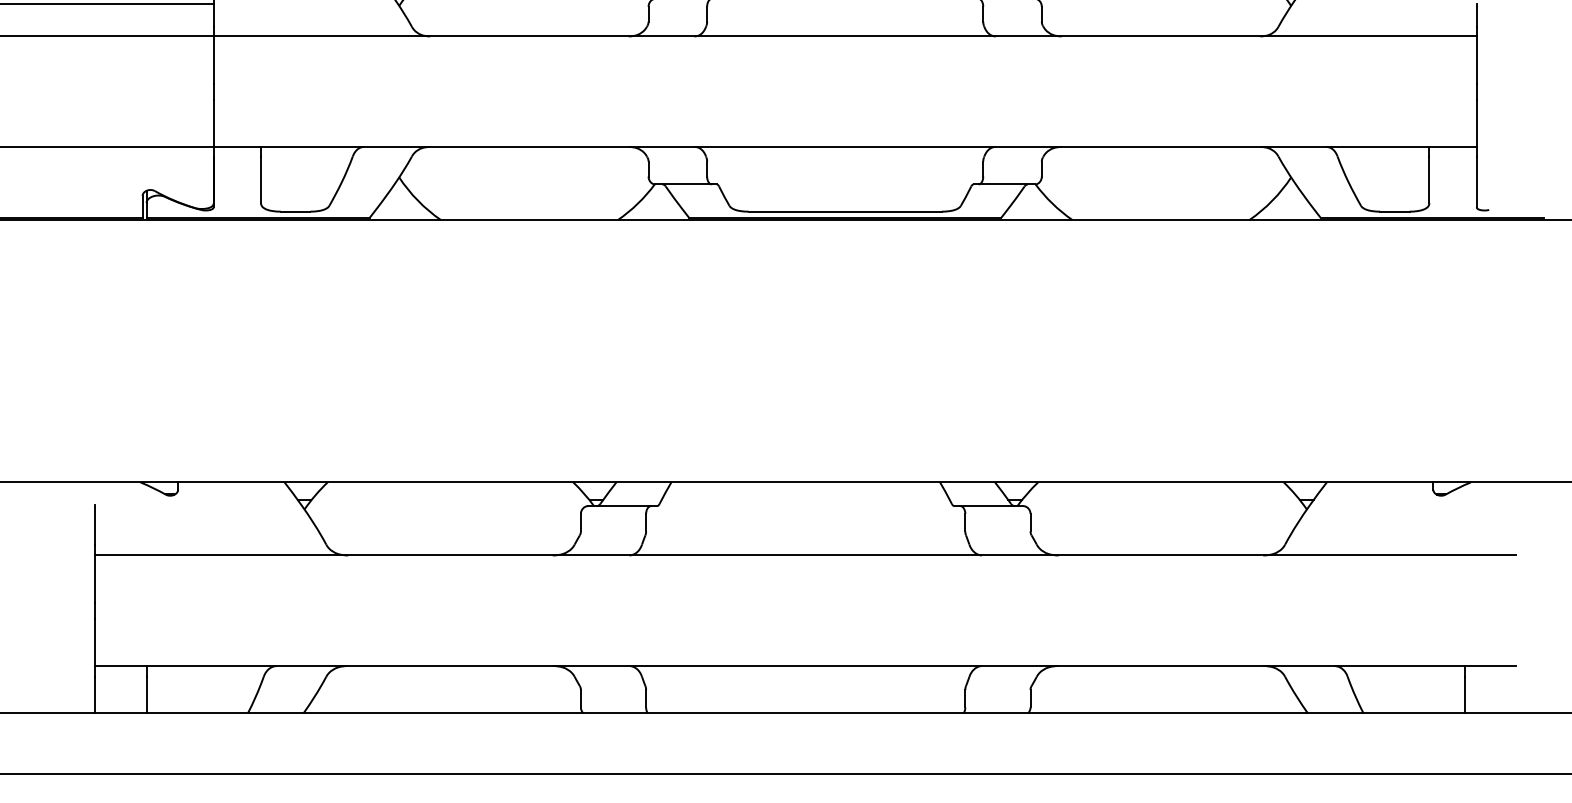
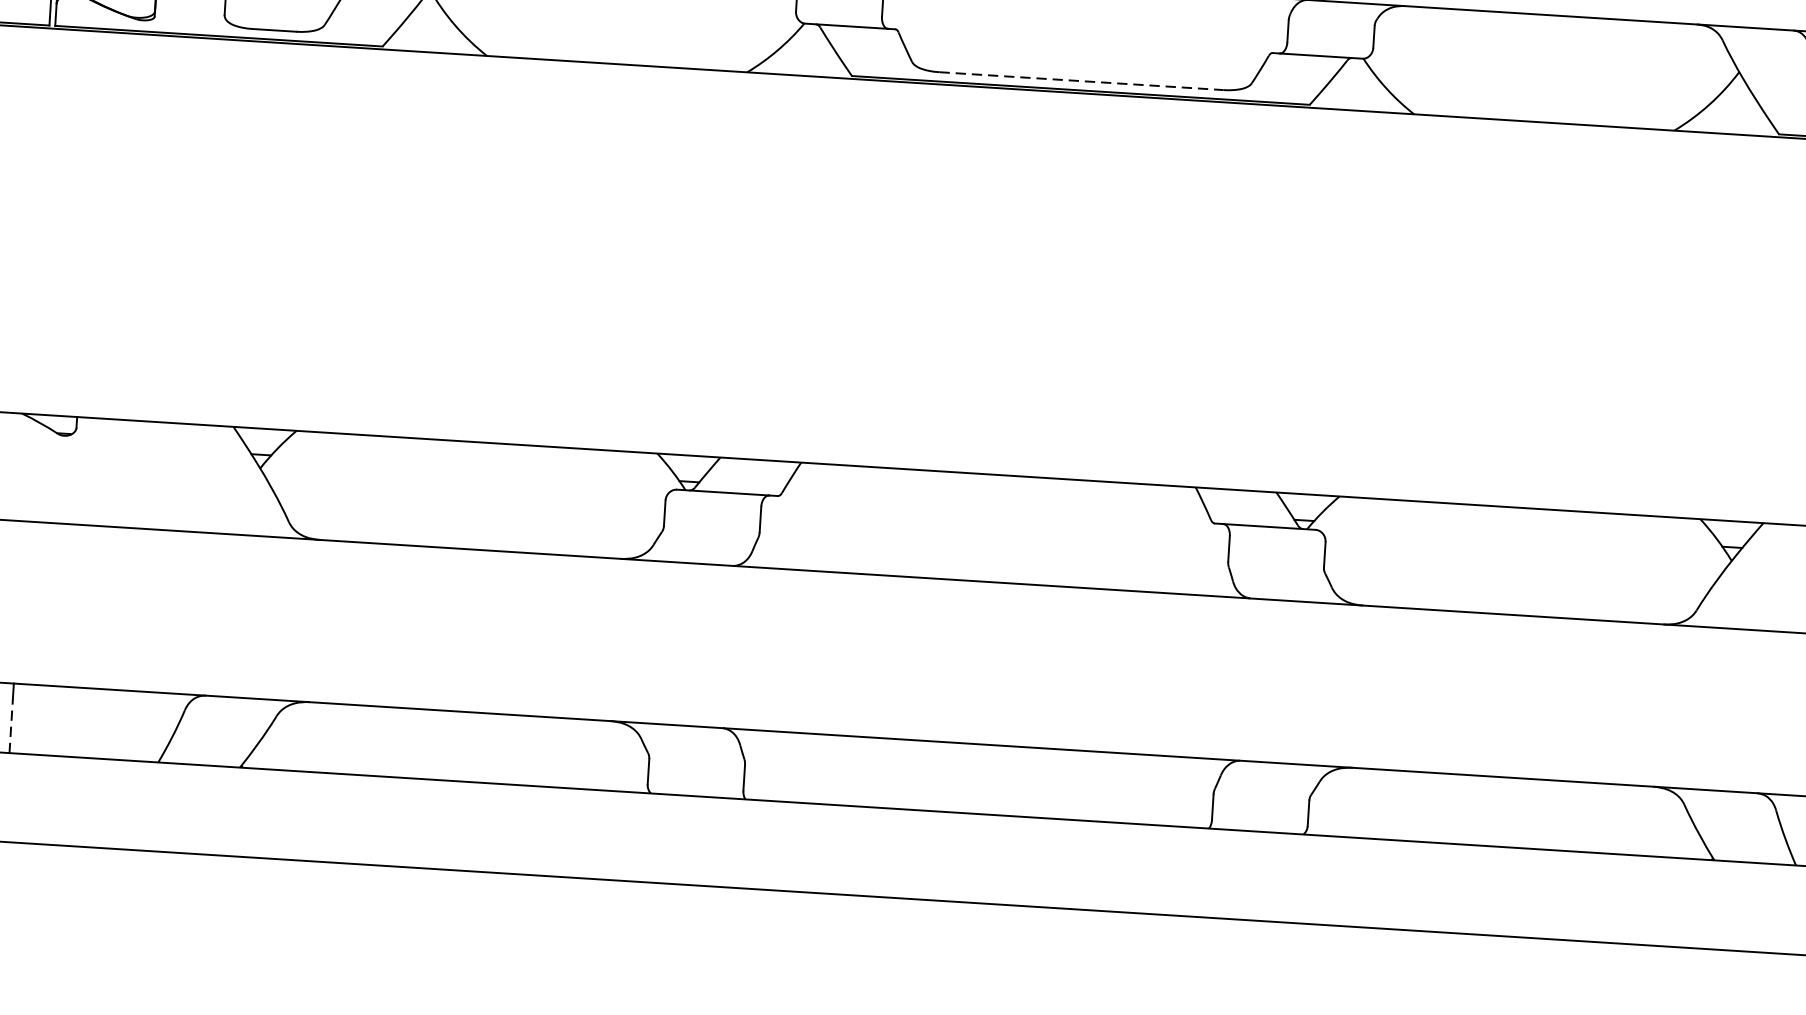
line: (845, 211) -> (1081, 80), solid -> dashed
line: (146, 694) -> (11, 725), solid -> dashed

